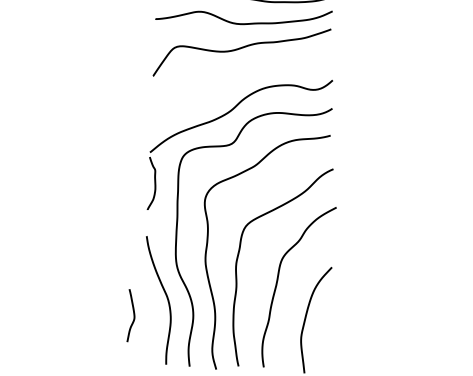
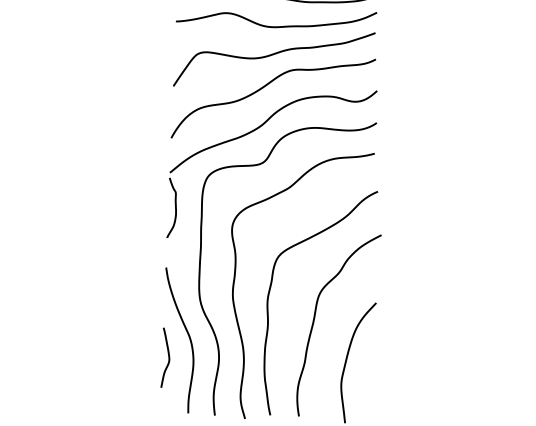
curve: (232, 78) -> (263, 88), added
curve: (133, 315) -> (168, 357), moved

